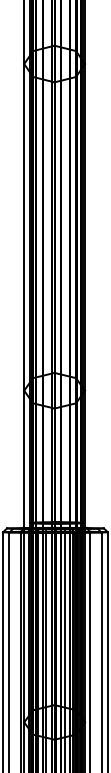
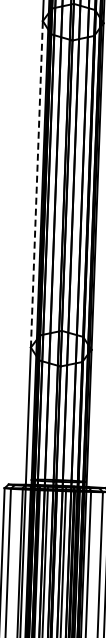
line: (24, 226) -> (37, 183), solid -> dashed

